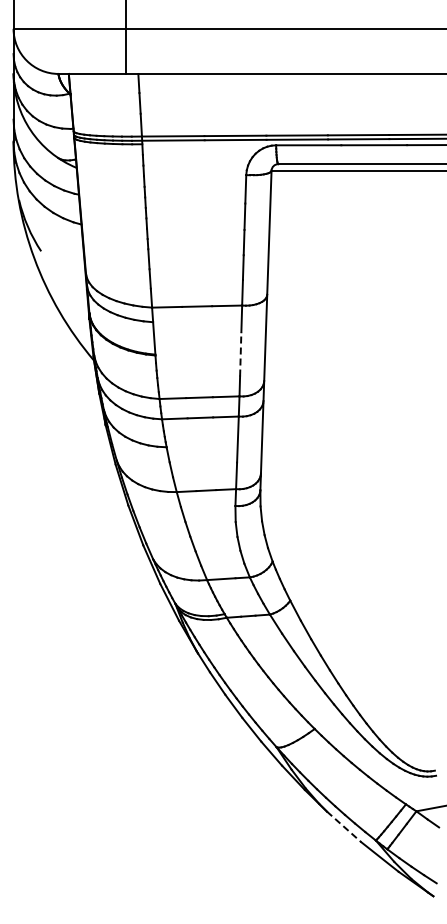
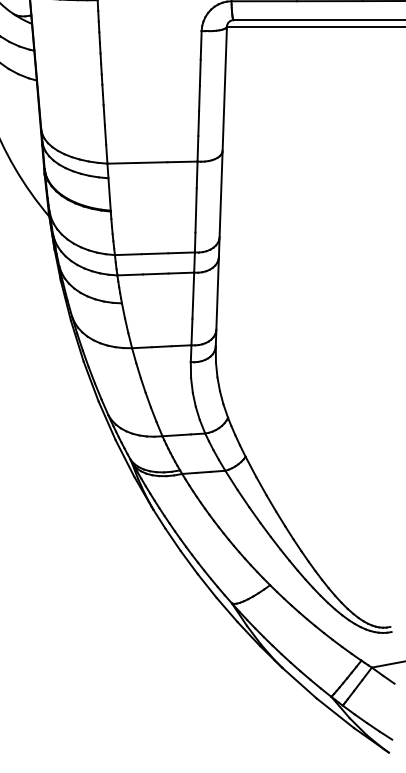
line: (240, 353) -> (195, 209), dashed -> solid
line: (344, 826) -> (299, 682), dashed -> solid

